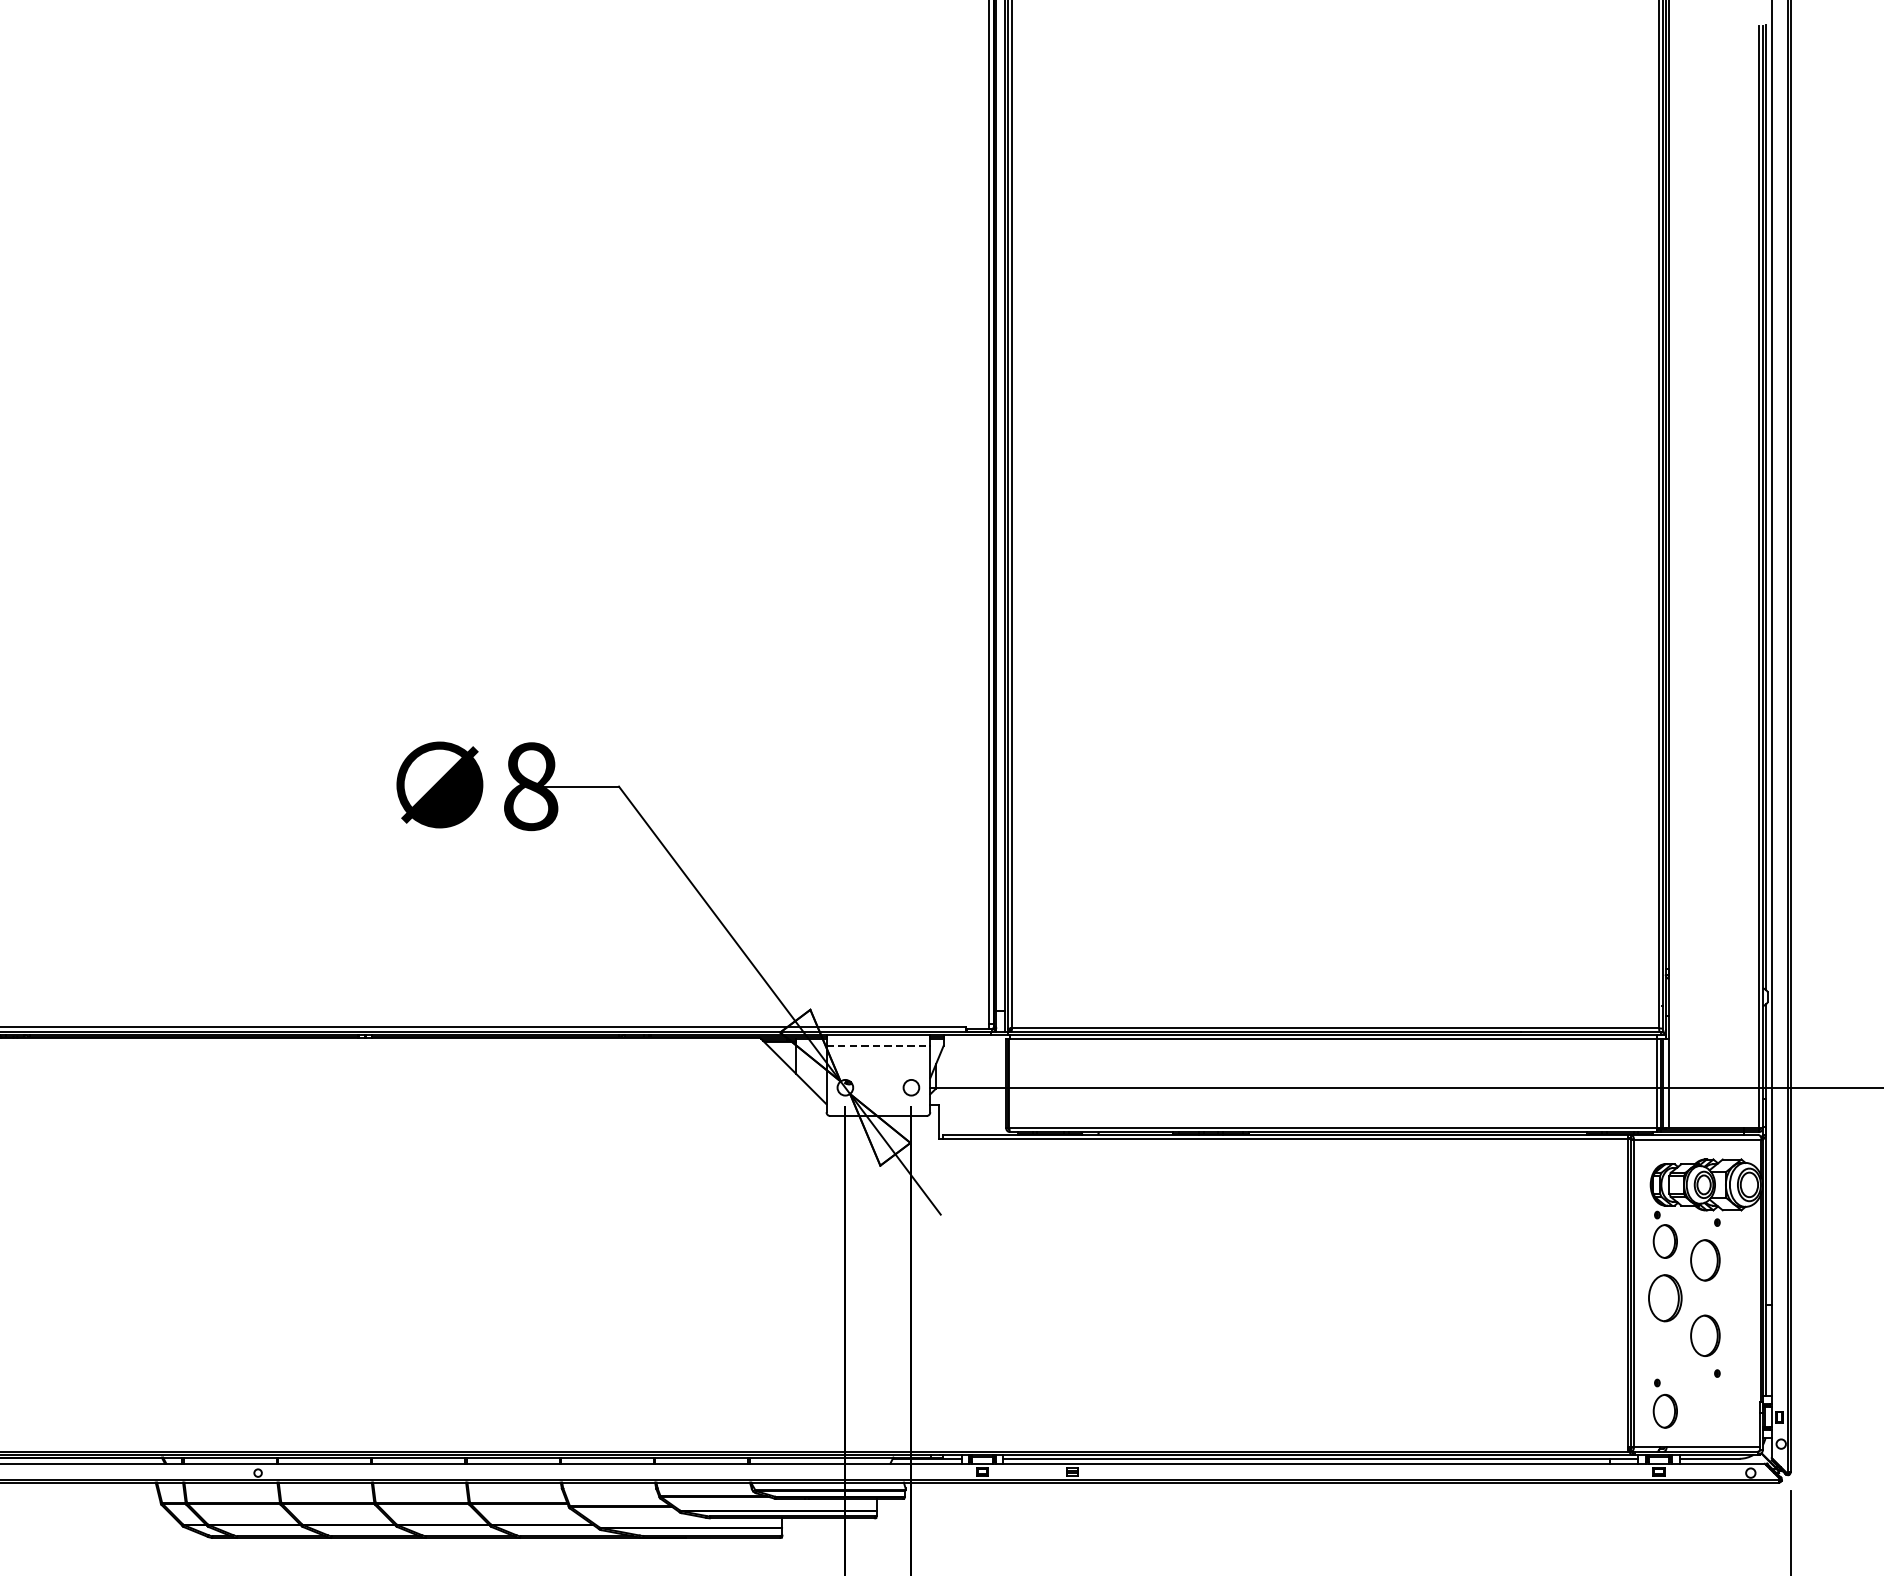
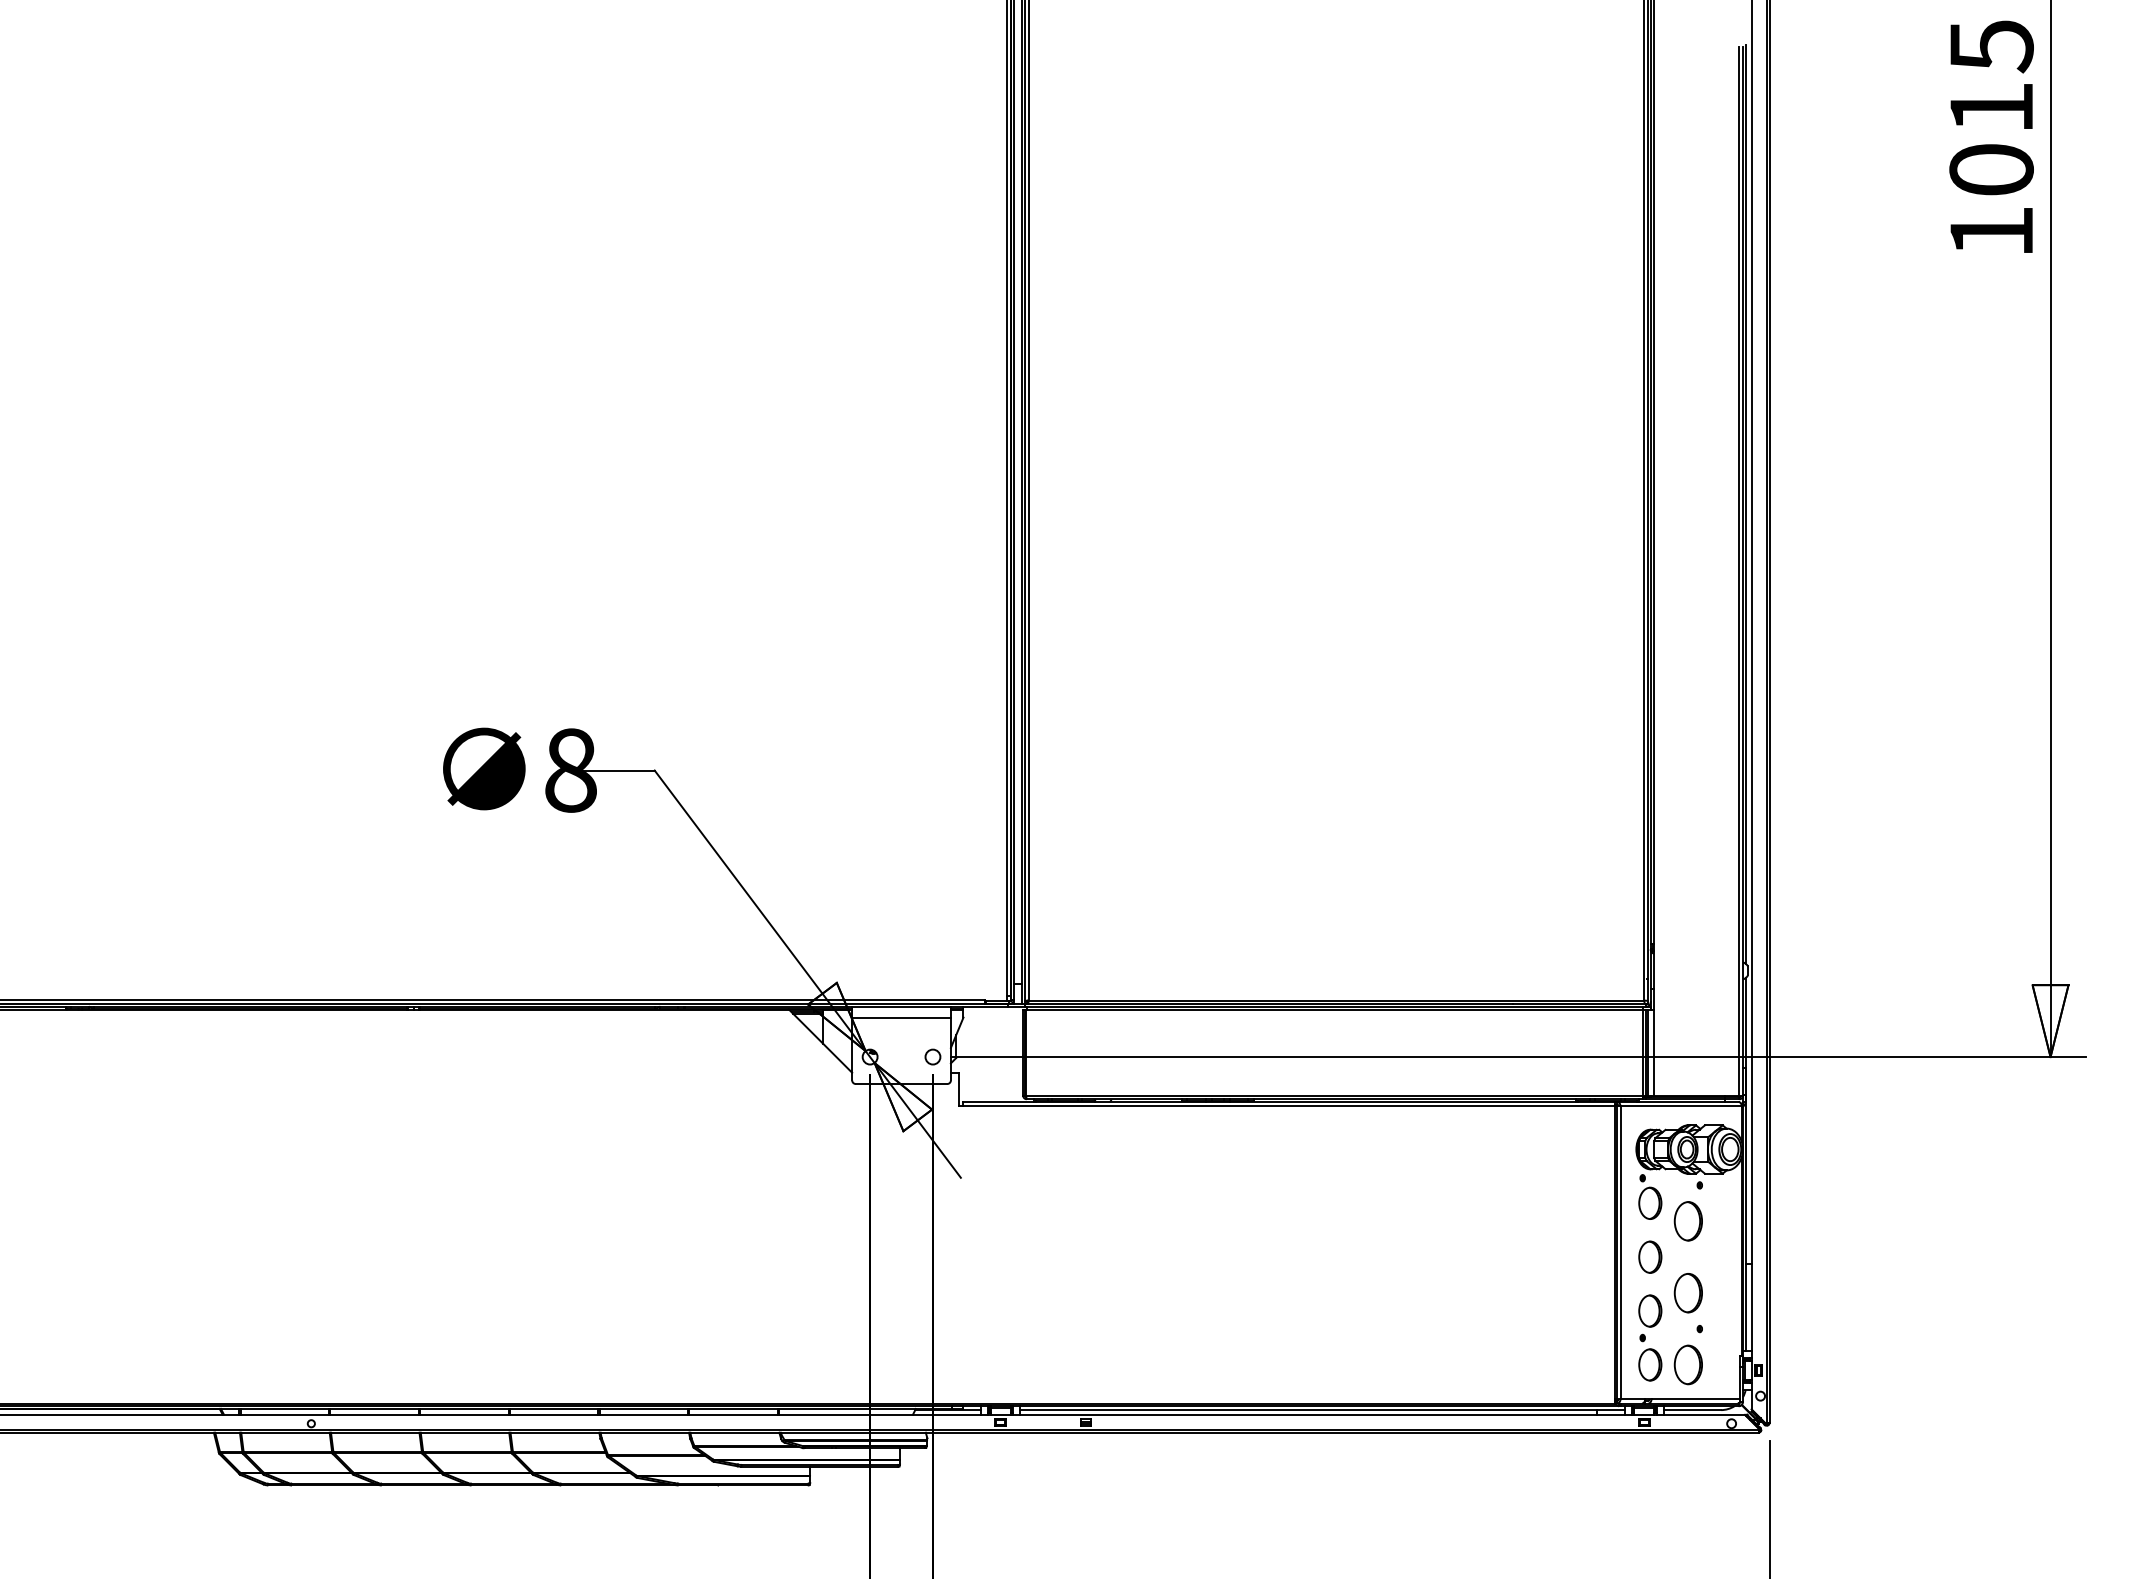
line: (879, 1046) -> (902, 1017), dashed -> solid
part: (1665, 1297) -> (1650, 1256), size x0.71
part: (1665, 1354) -> (1650, 1310), added
part: (1704, 1410) -> (1687, 1364), added

